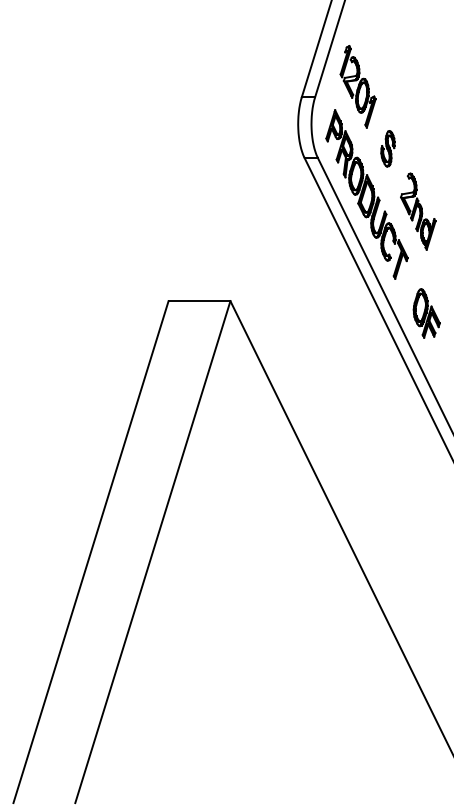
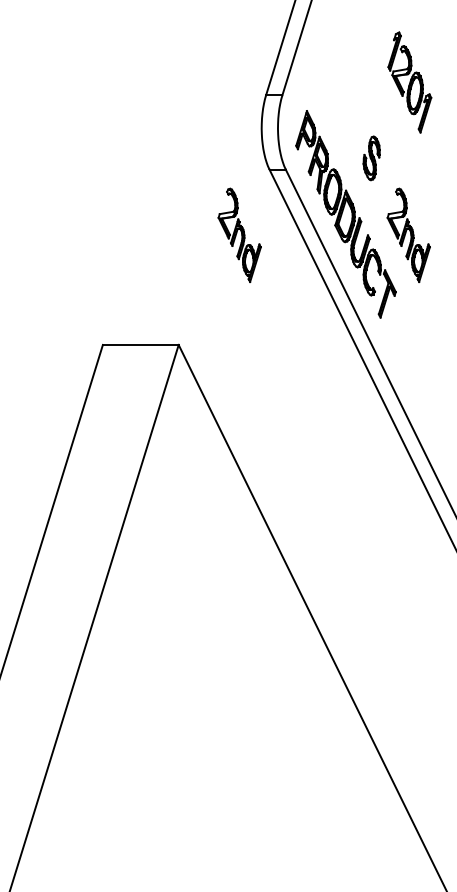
part: (357, 86) -> (409, 82), moved
part: (280, 211) -> (240, 235), added
part: (426, 313) -> (418, 360), removed

